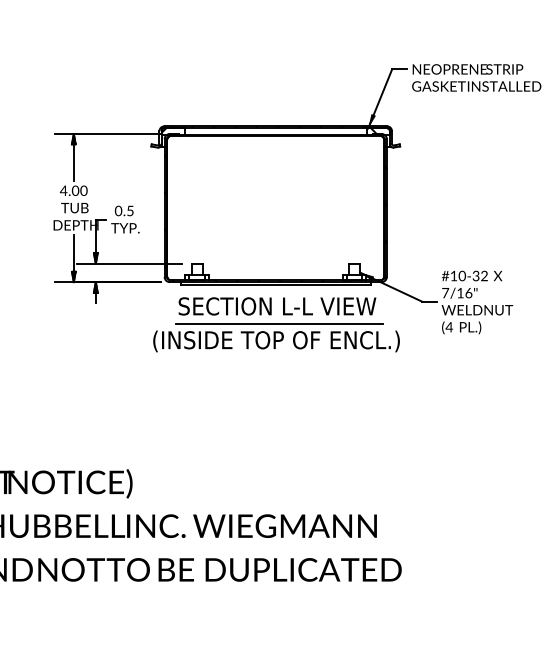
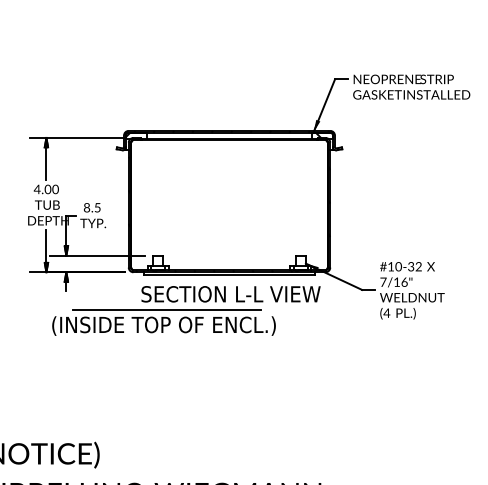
text: (118, 210) -> (86, 207), 0.5 -> 8.5
part: (276, 337) -> (163, 322), moved

